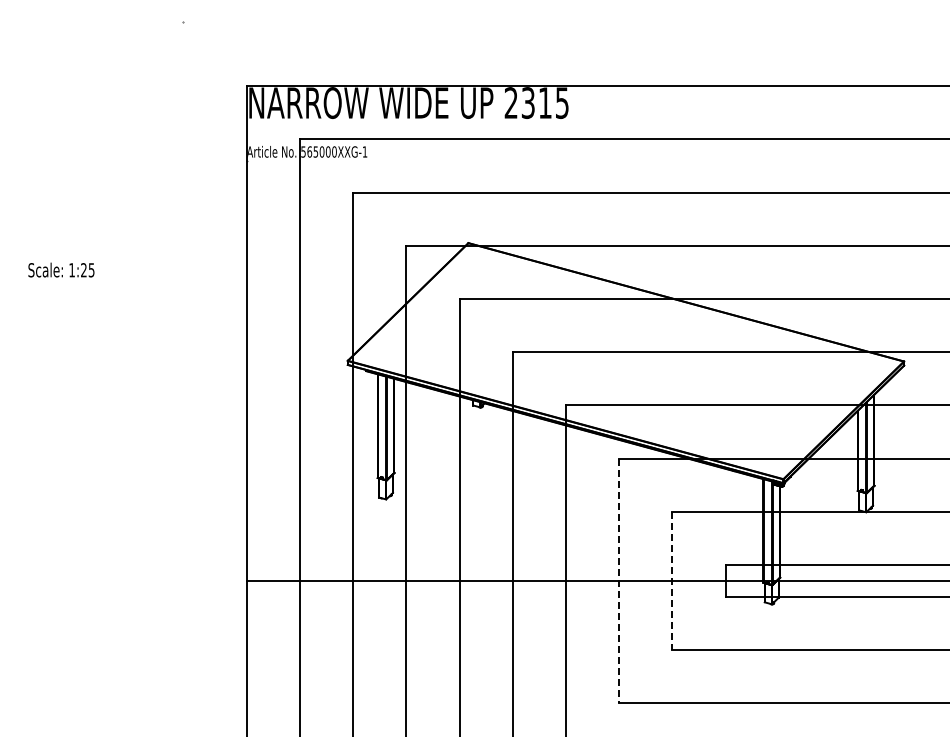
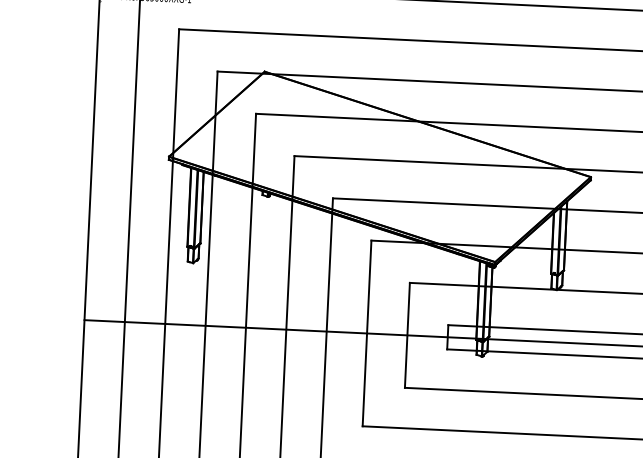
line: (619, 581) -> (367, 333), dashed -> solid
line: (672, 581) -> (407, 335), dashed -> solid

